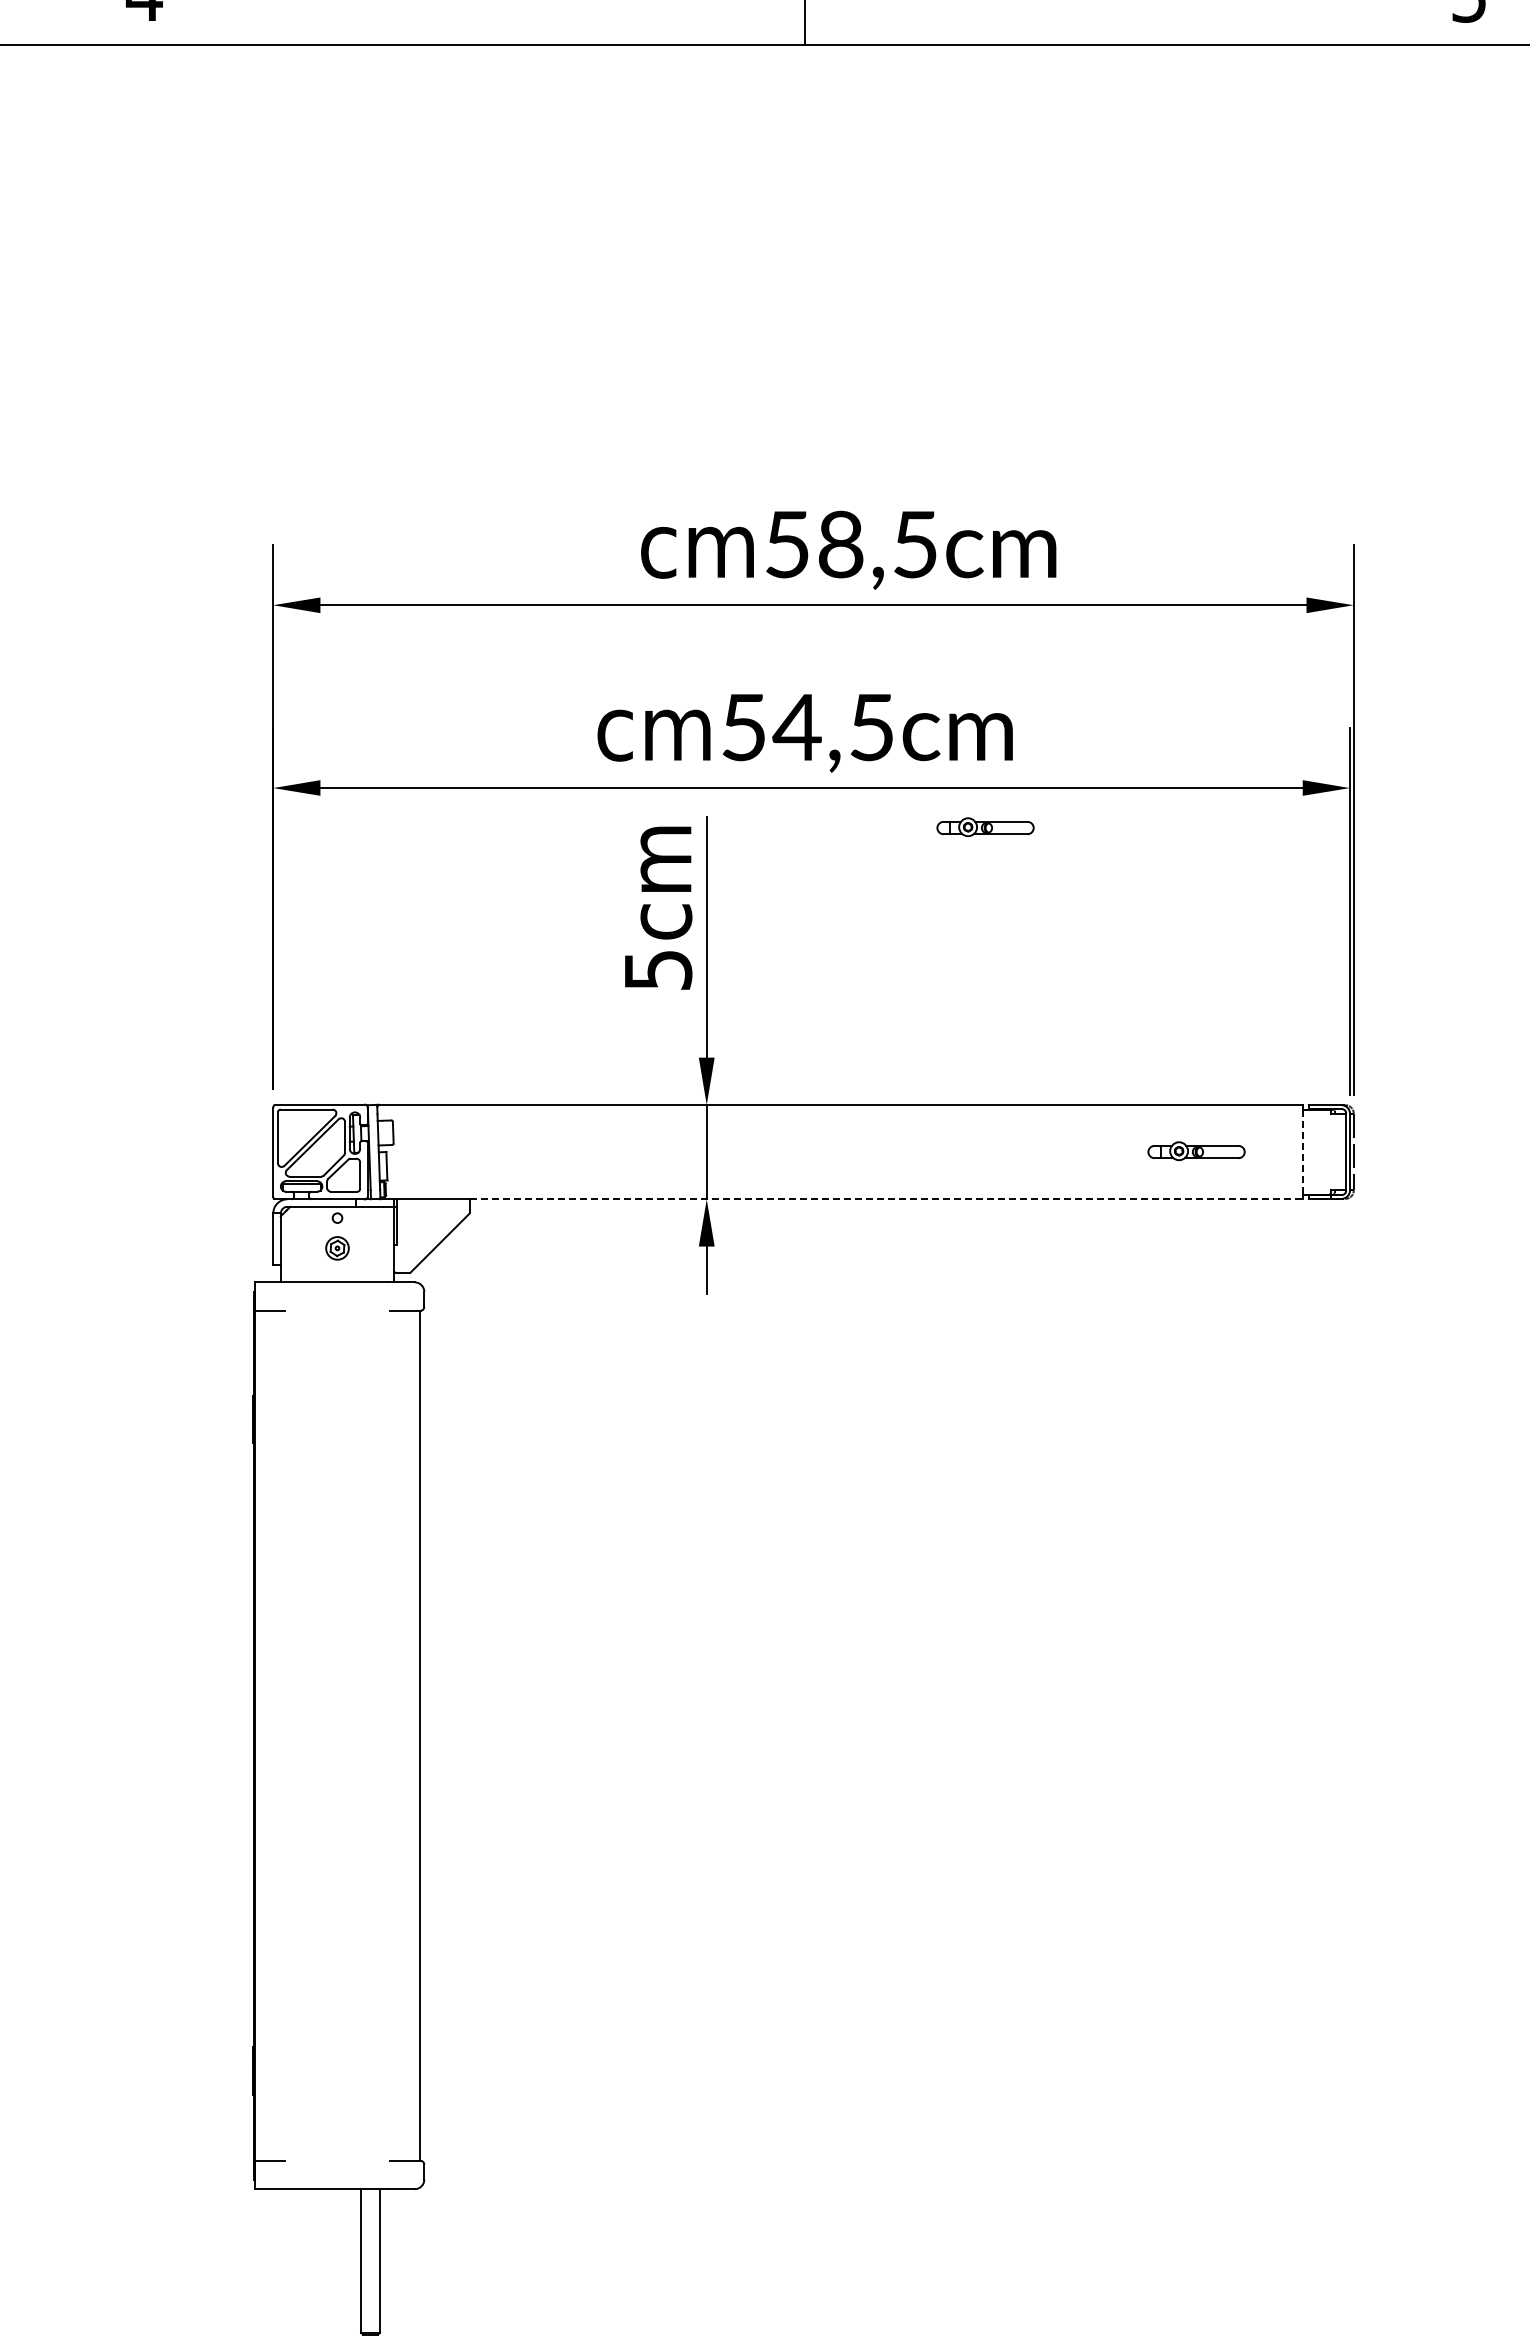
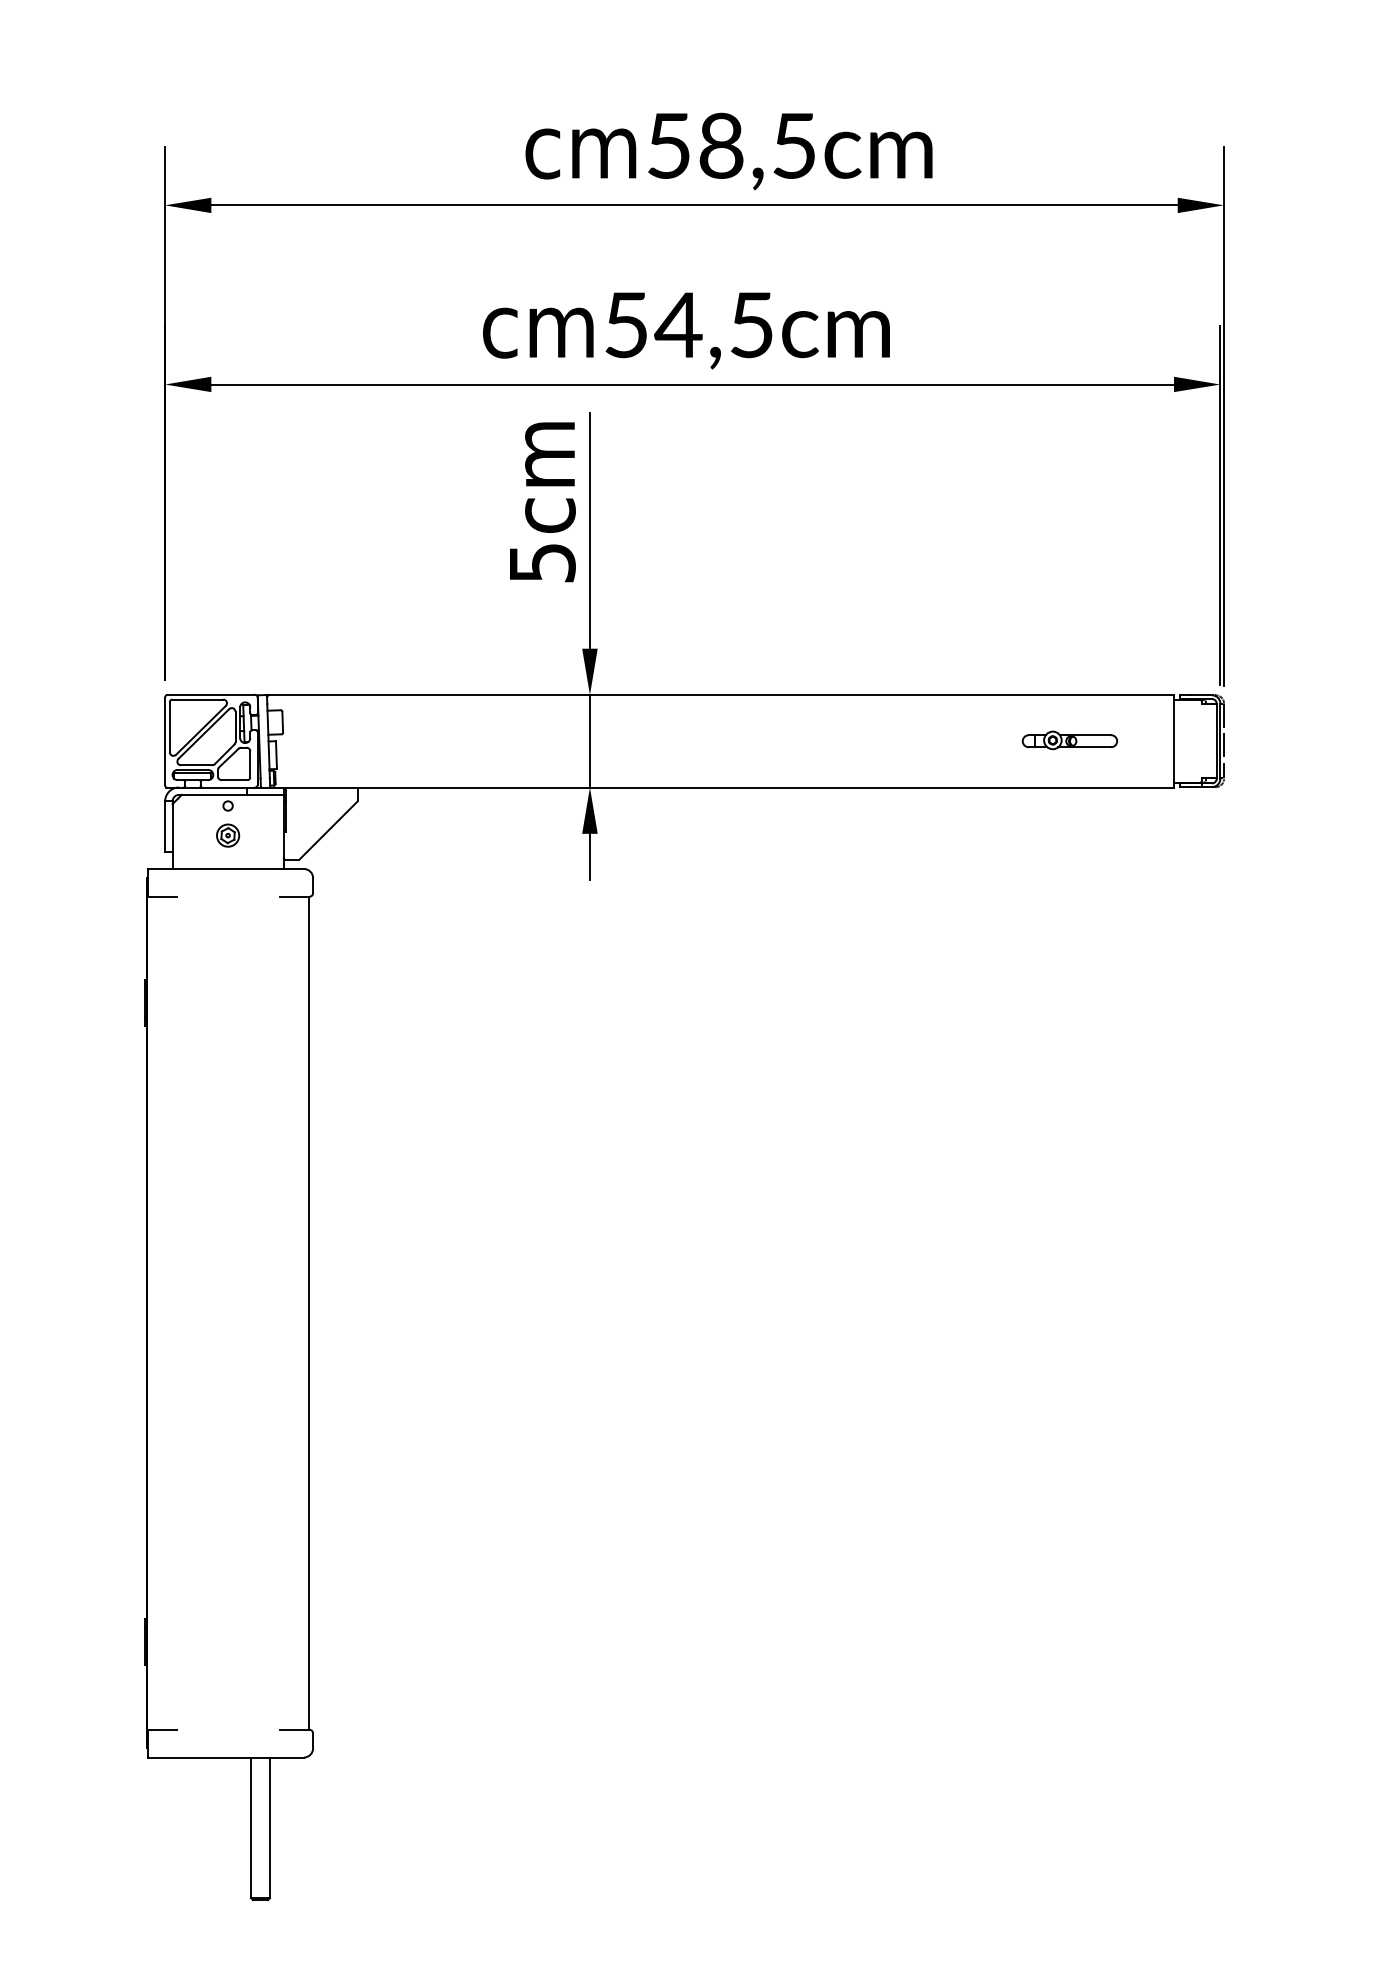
part: (985, 827) -> (863, 423), removed
line: (1302, 1152) -> (1173, 741), dashed -> solid
line: (886, 1199) -> (766, 787), dashed -> solid

